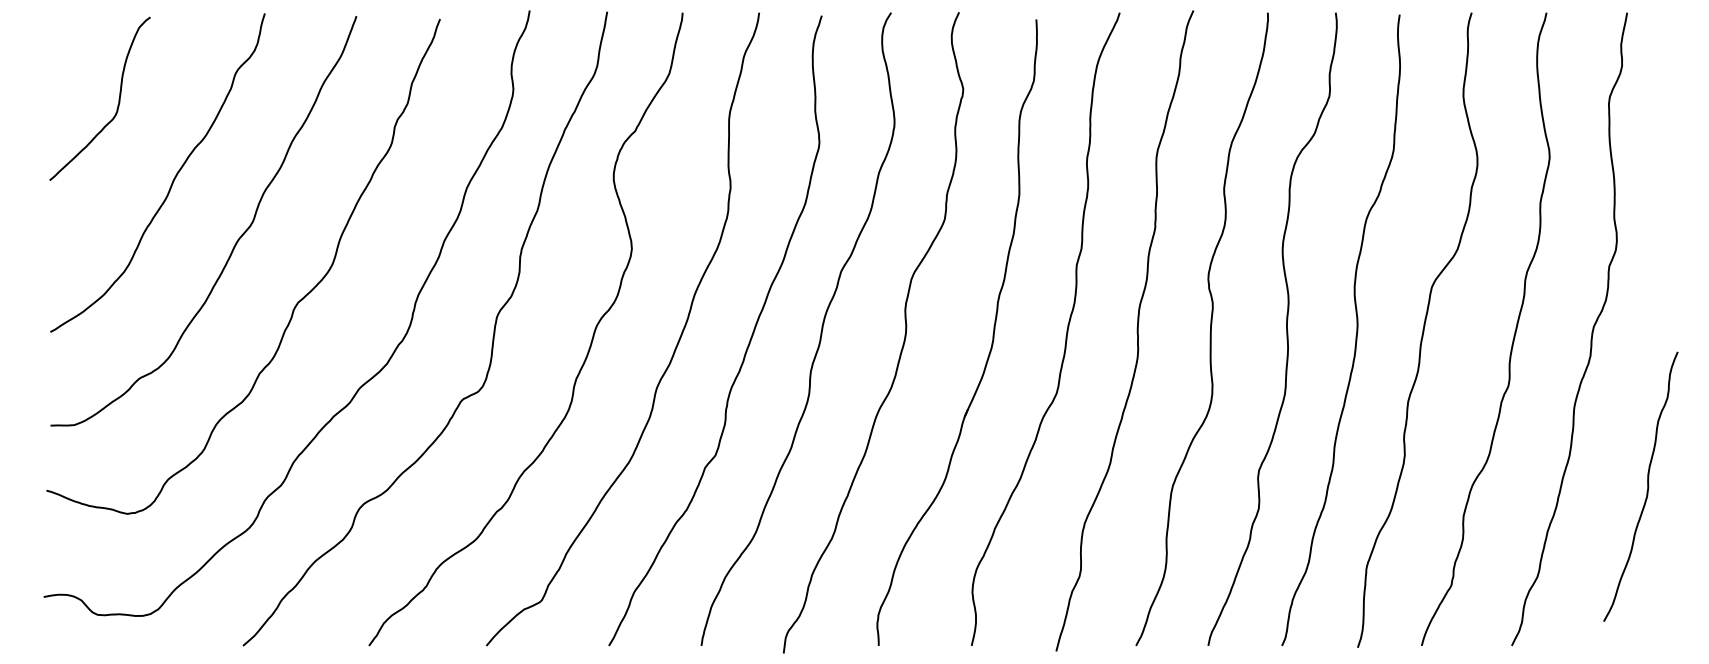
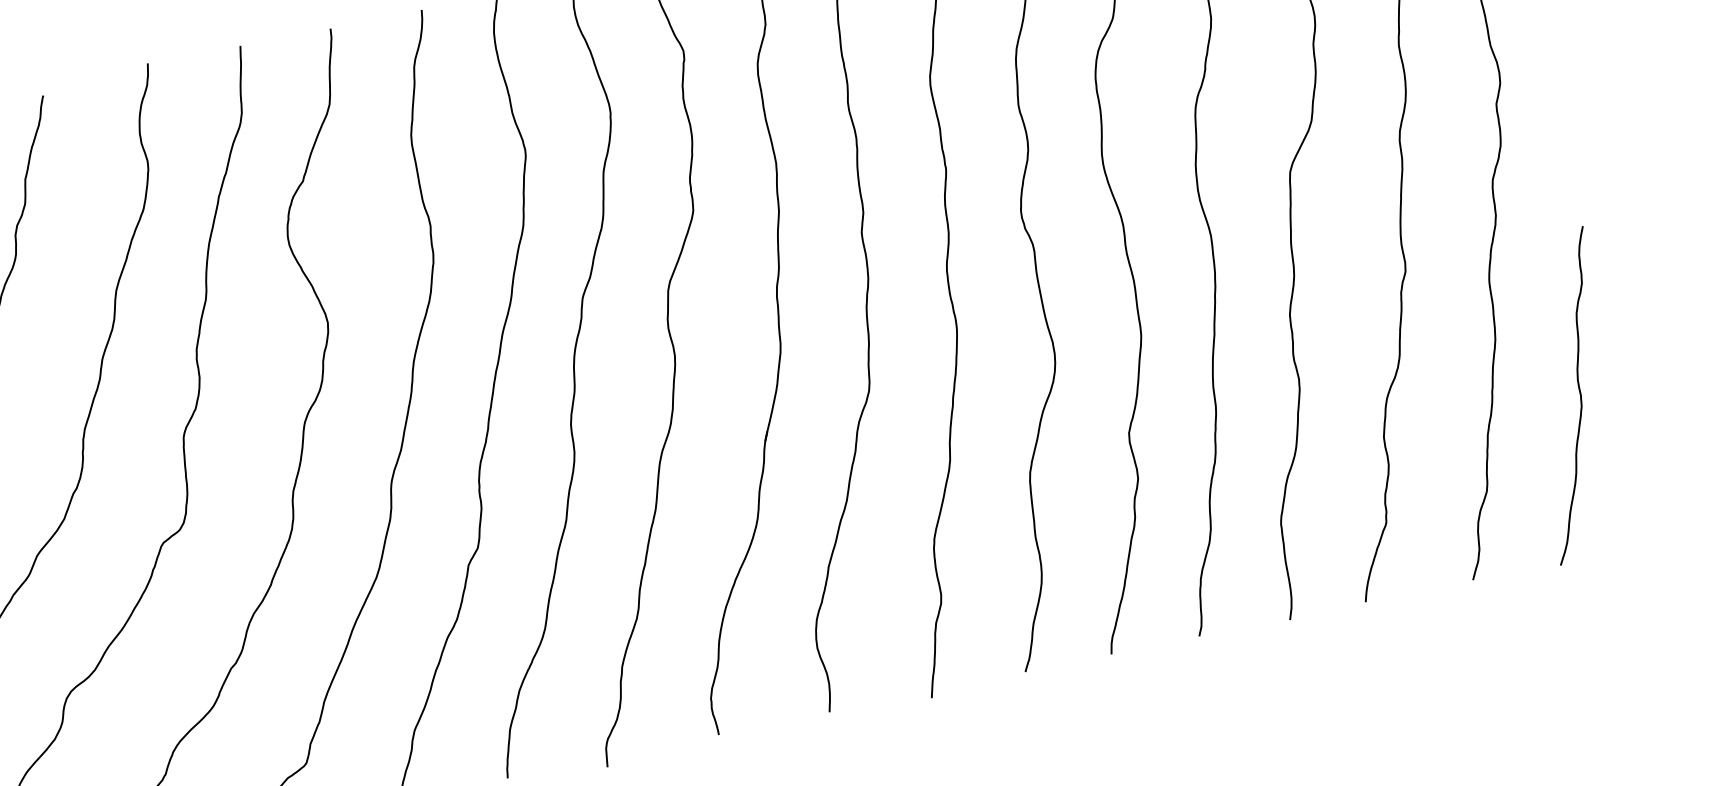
curve: (1647, 486) -> (1579, 393), moved

